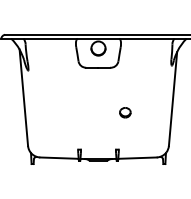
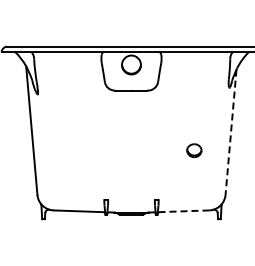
line: (173, 99) -> (231, 132), solid -> dashed
part: (125, 112) -> (194, 150), moved
line: (138, 158) -> (184, 211), solid -> dashed

